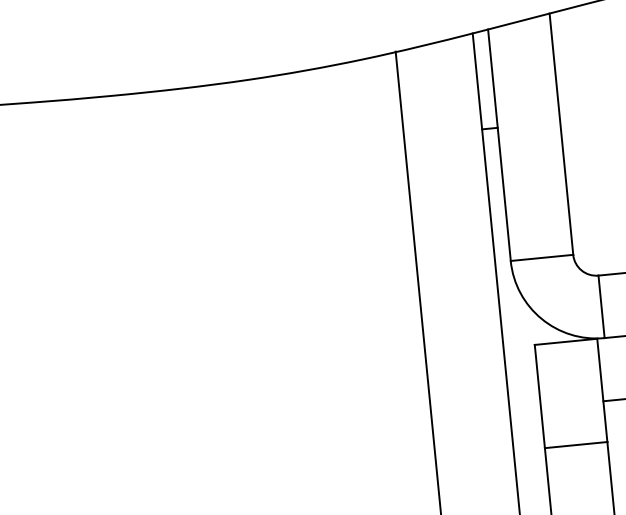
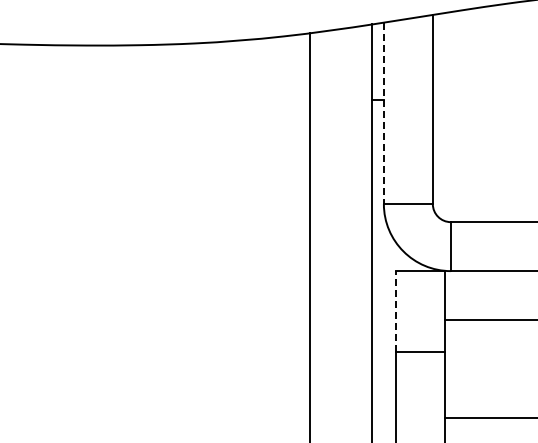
line: (498, 145) -> (383, 113), solid -> dashed
line: (540, 396) -> (396, 311), solid -> dashed

